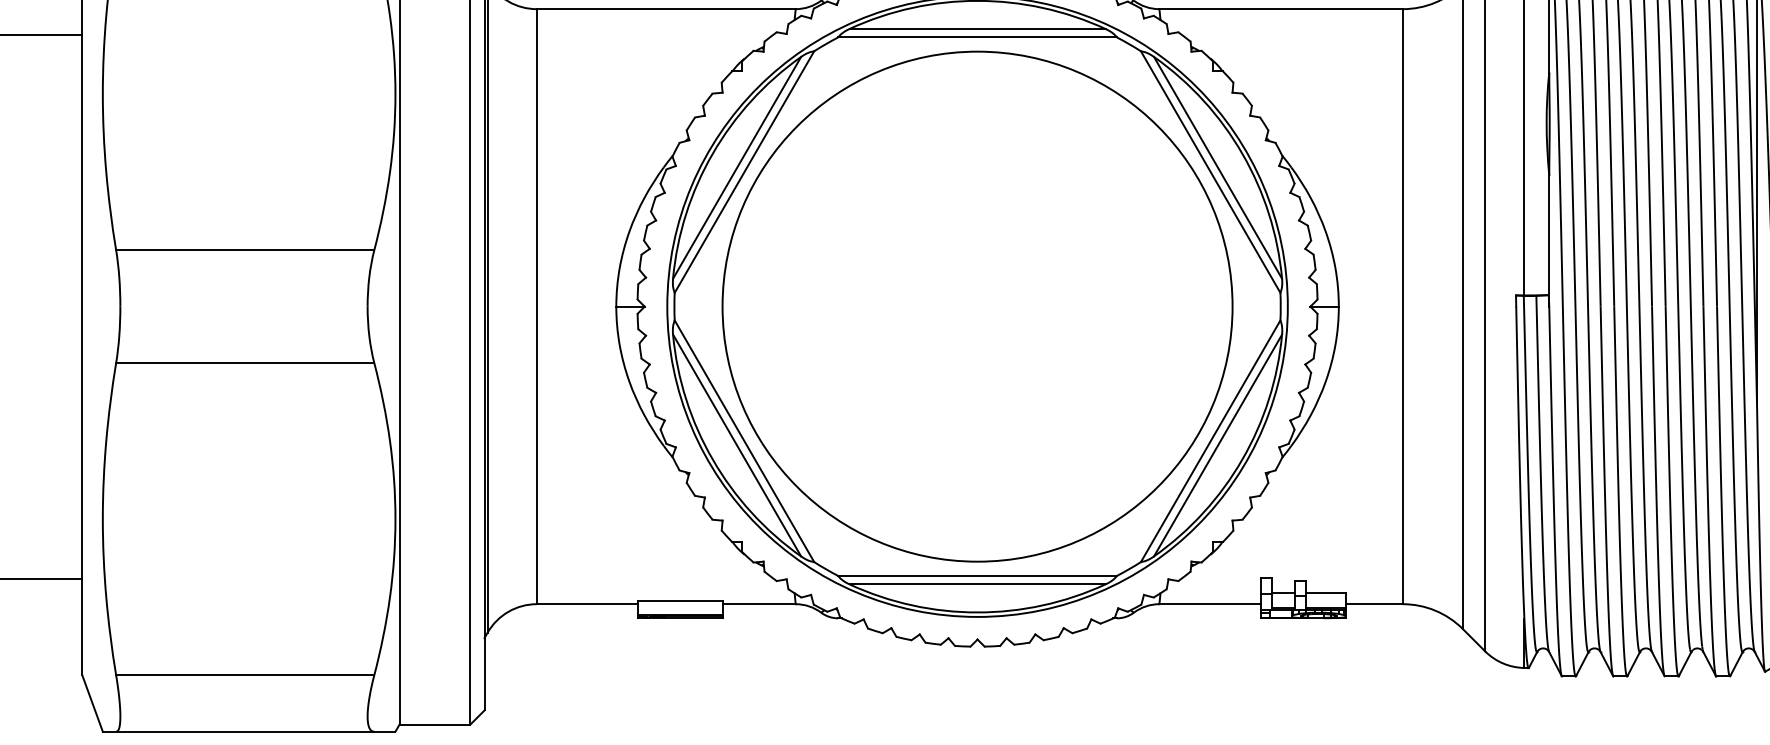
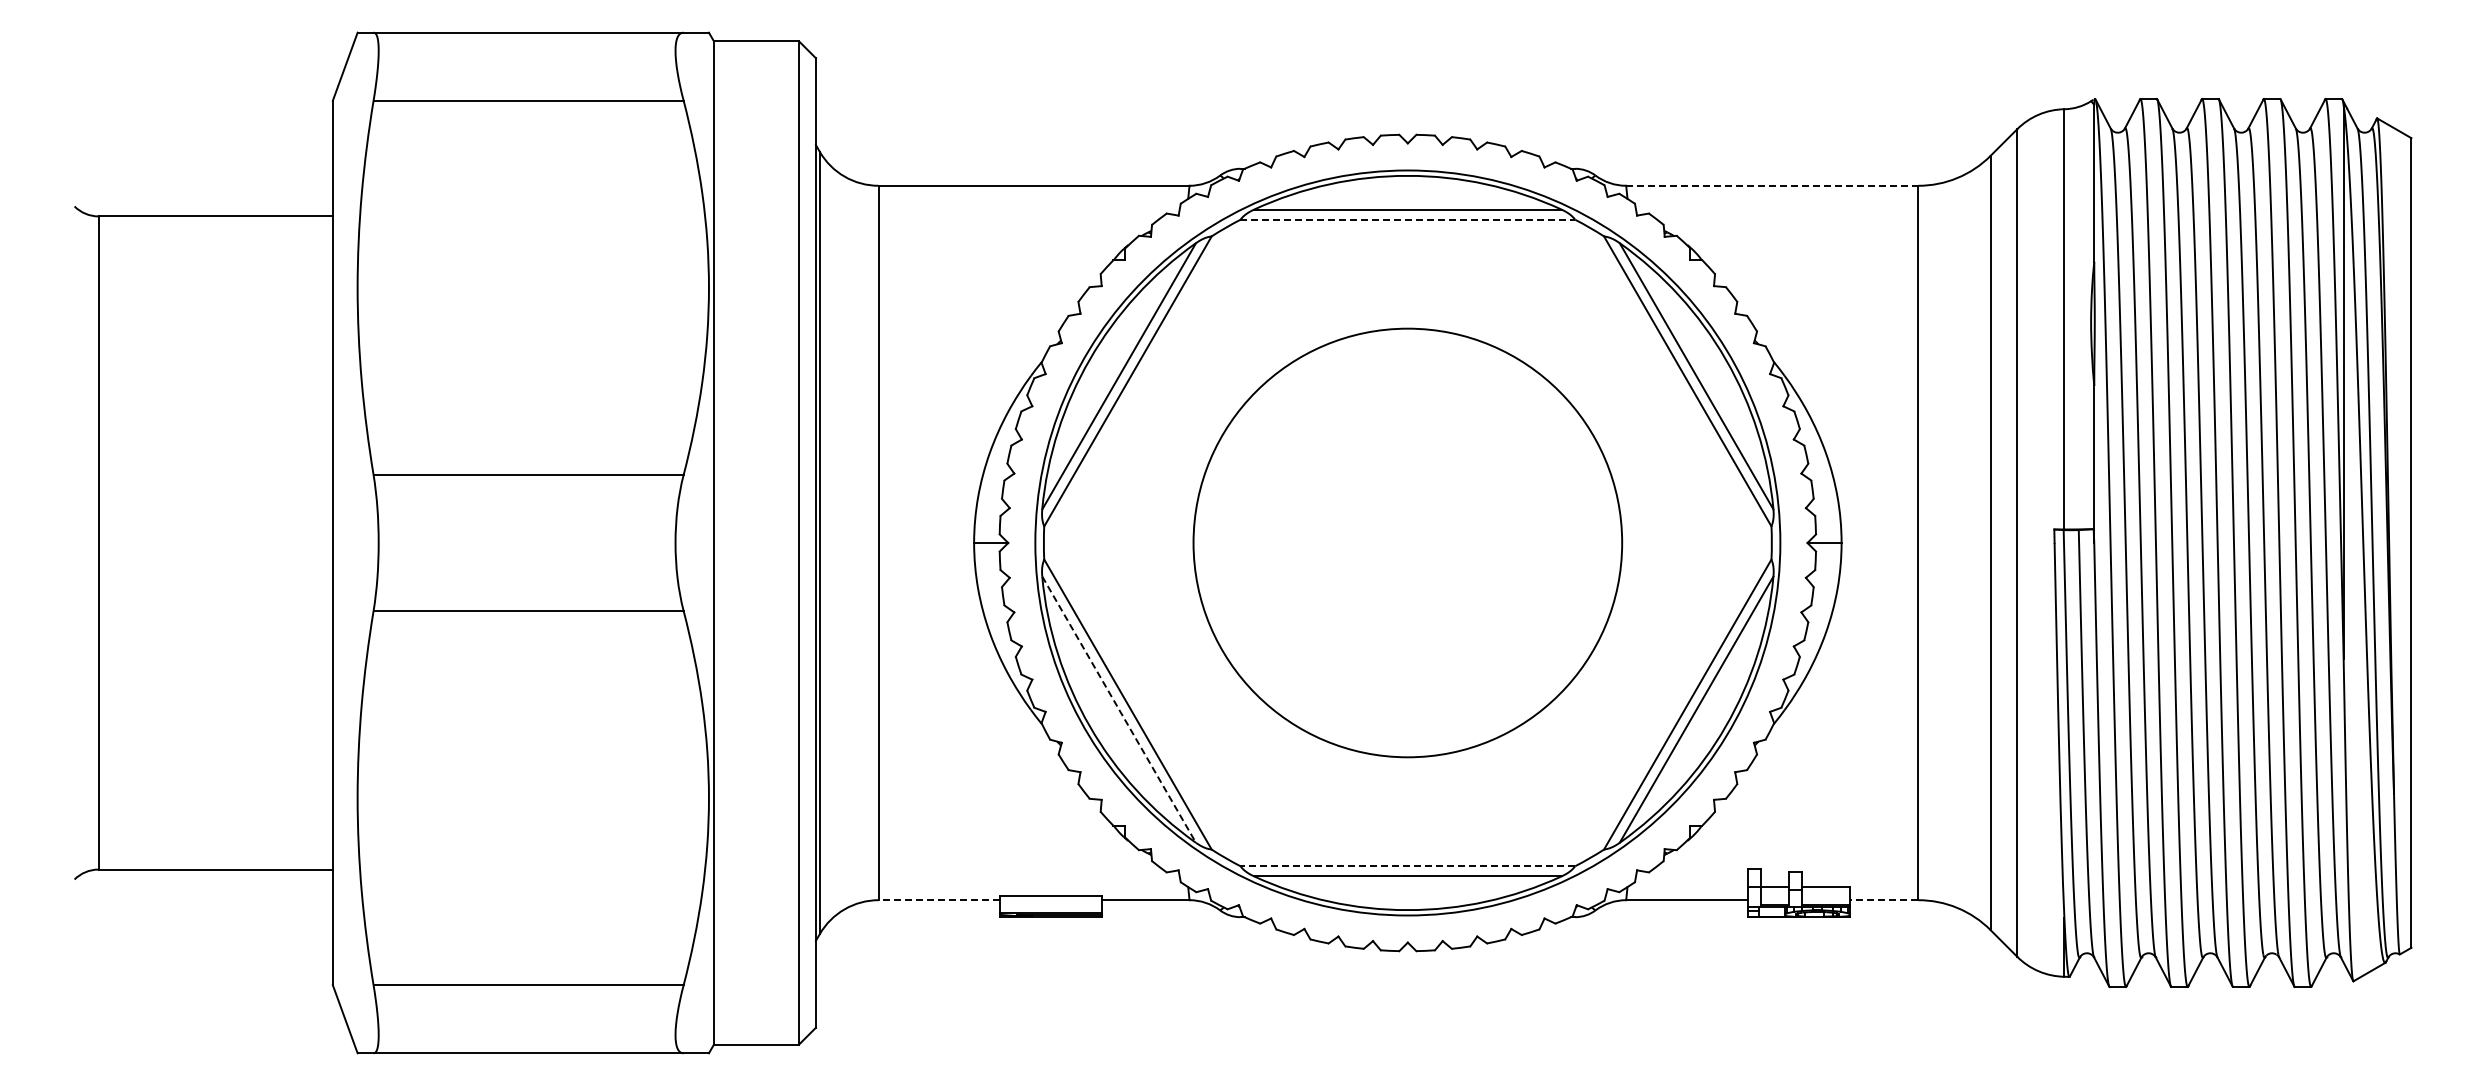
line: (1281, 8) -> (1772, 185), solid -> dashed
line: (978, 37) -> (1408, 219), solid -> dashed
circle: (977, 306) -> (1407, 542), size x0.7
line: (737, 445) -> (1119, 709), solid -> dashed
line: (977, 576) -> (1407, 866), solid -> dashed
line: (586, 604) -> (938, 900), solid -> dashed
line: (1373, 604) -> (1883, 900), solid -> dashed

